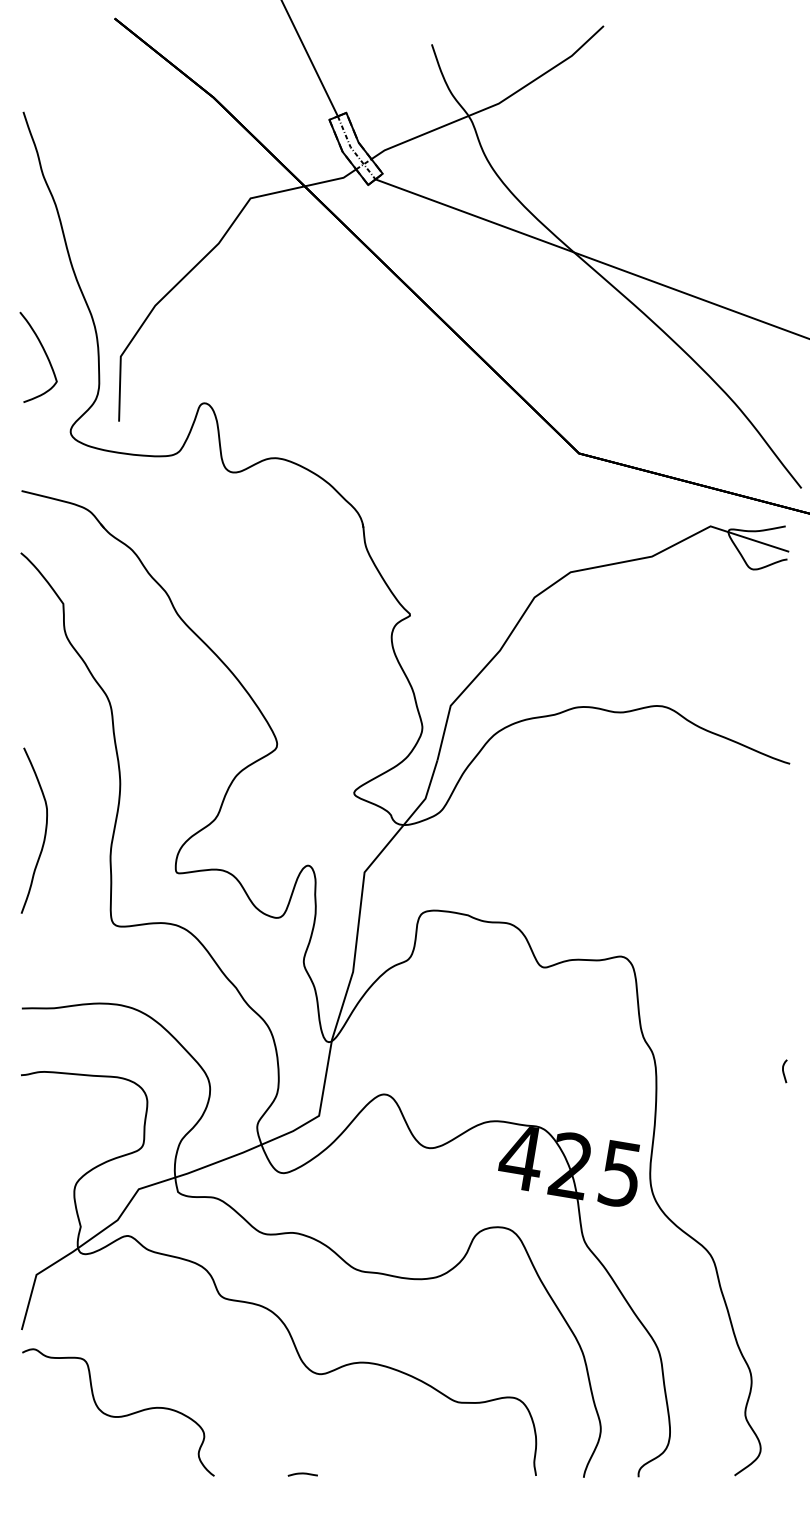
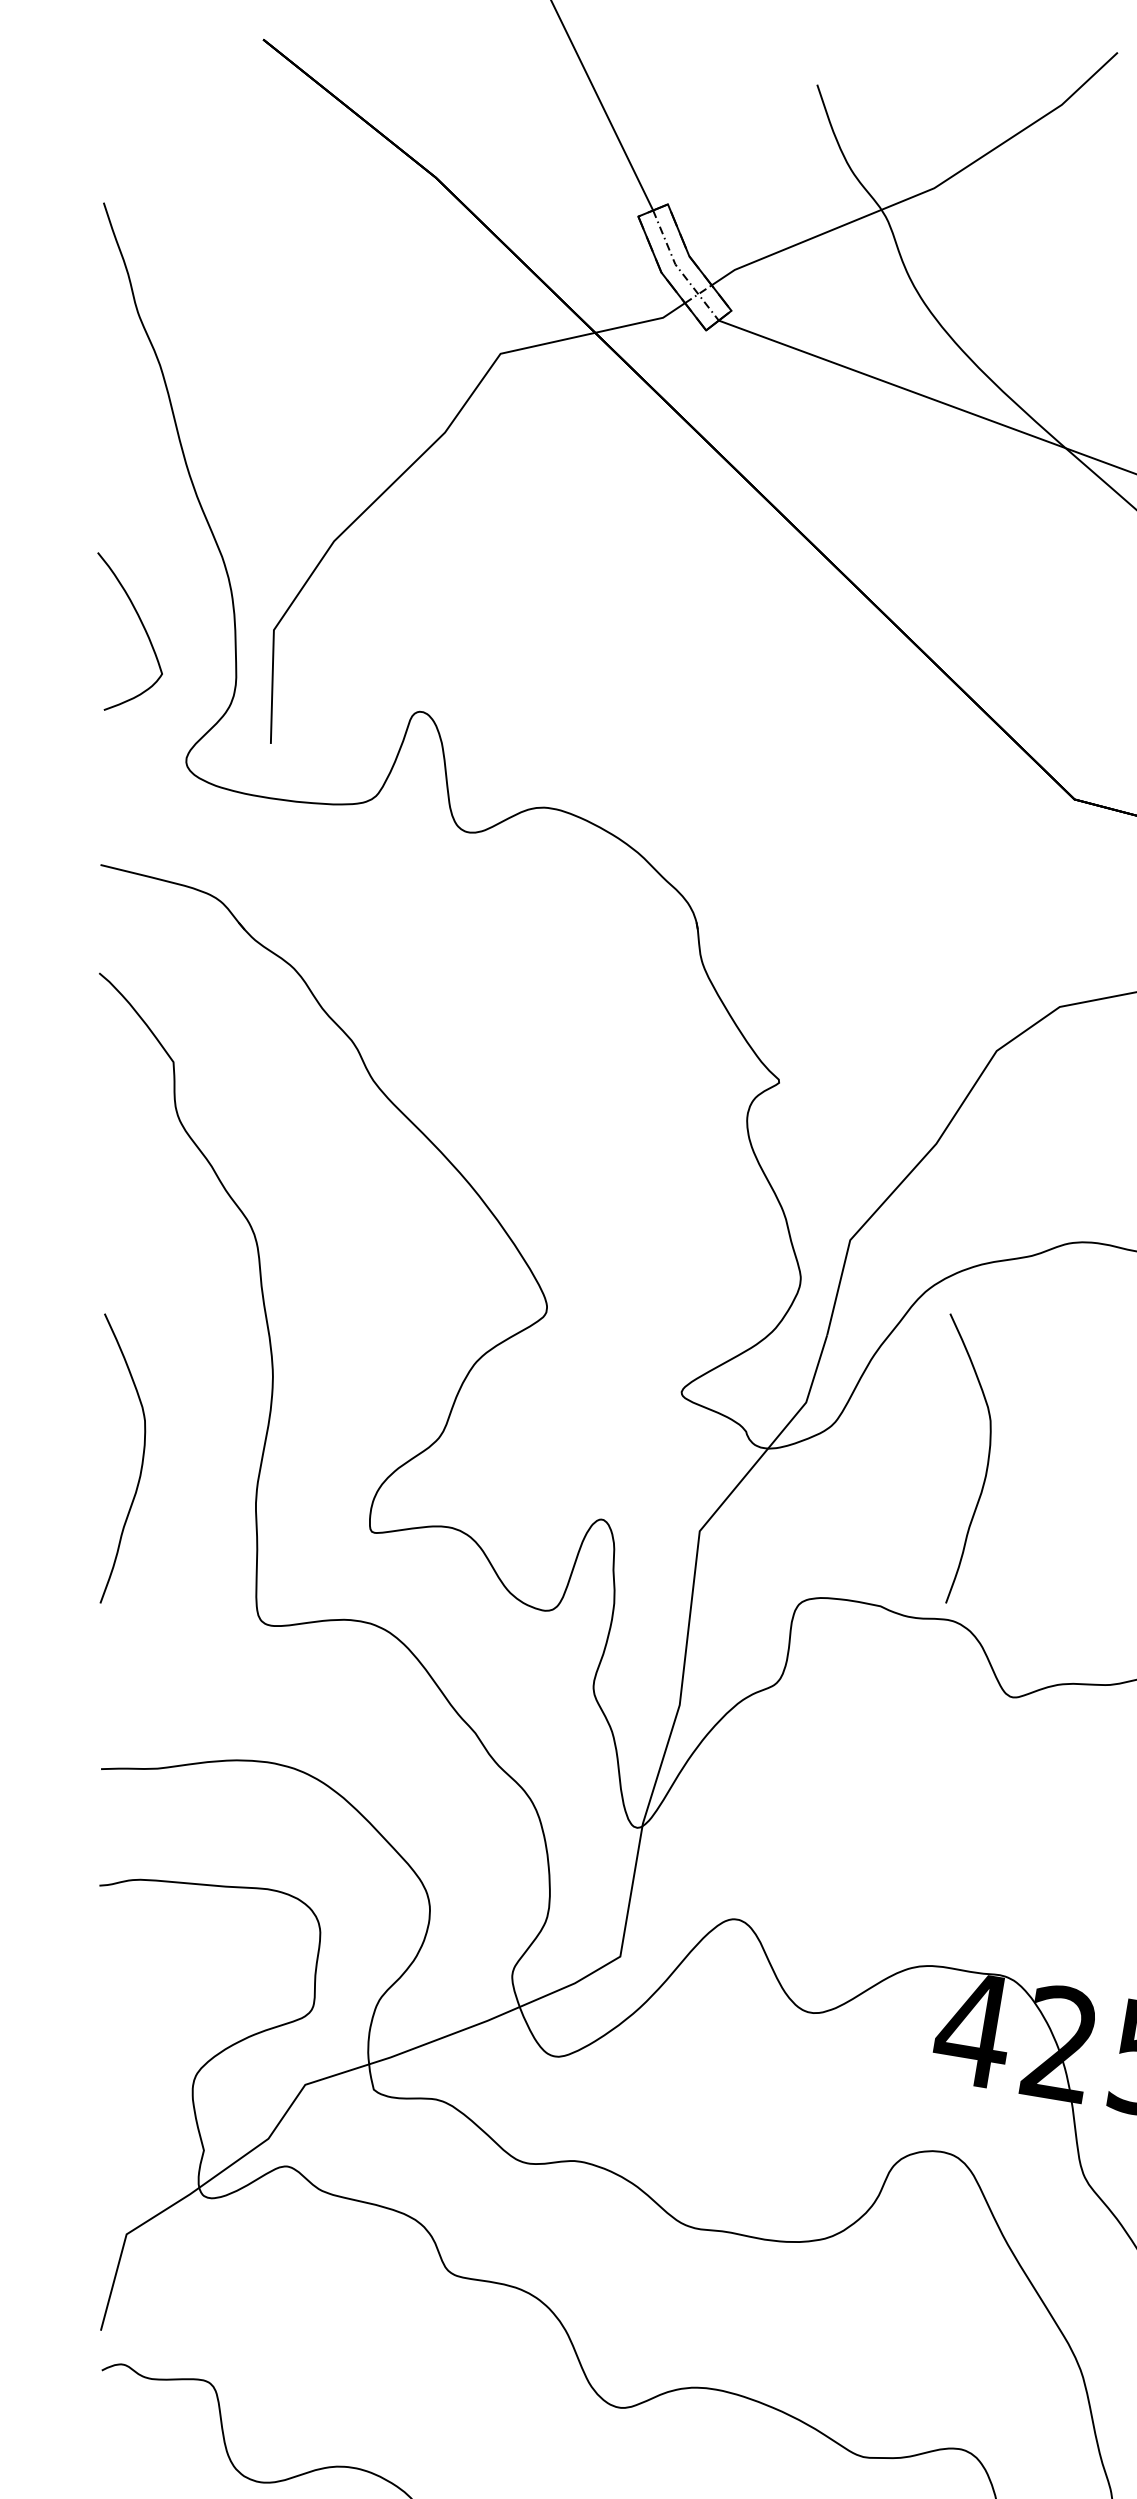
curve: (528, 832) -> (986, 1461), added

